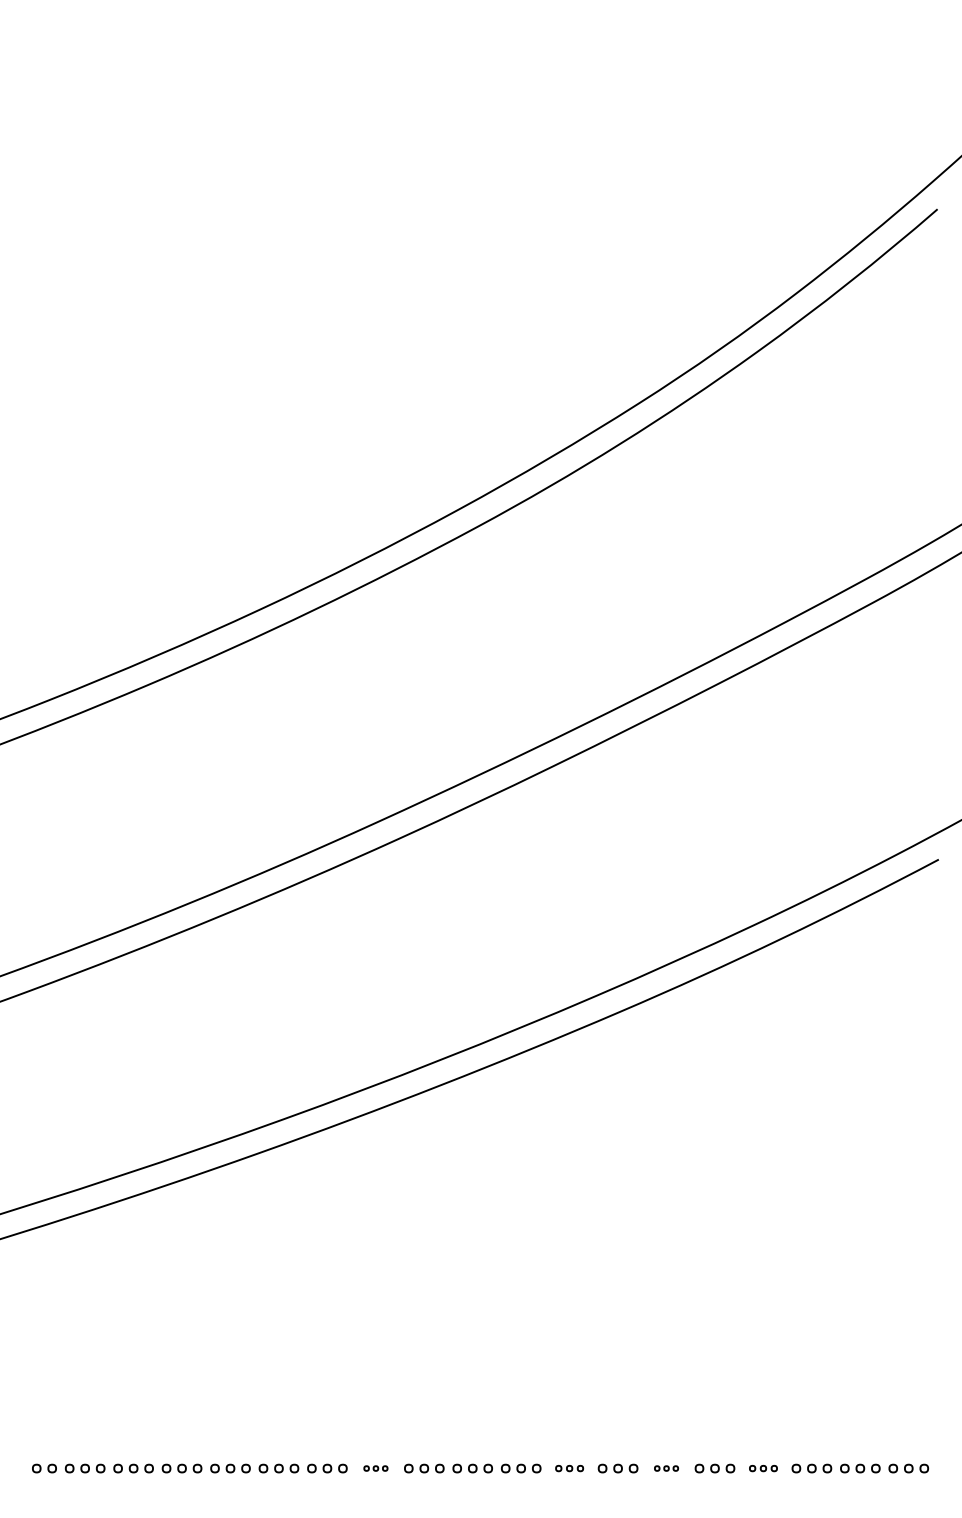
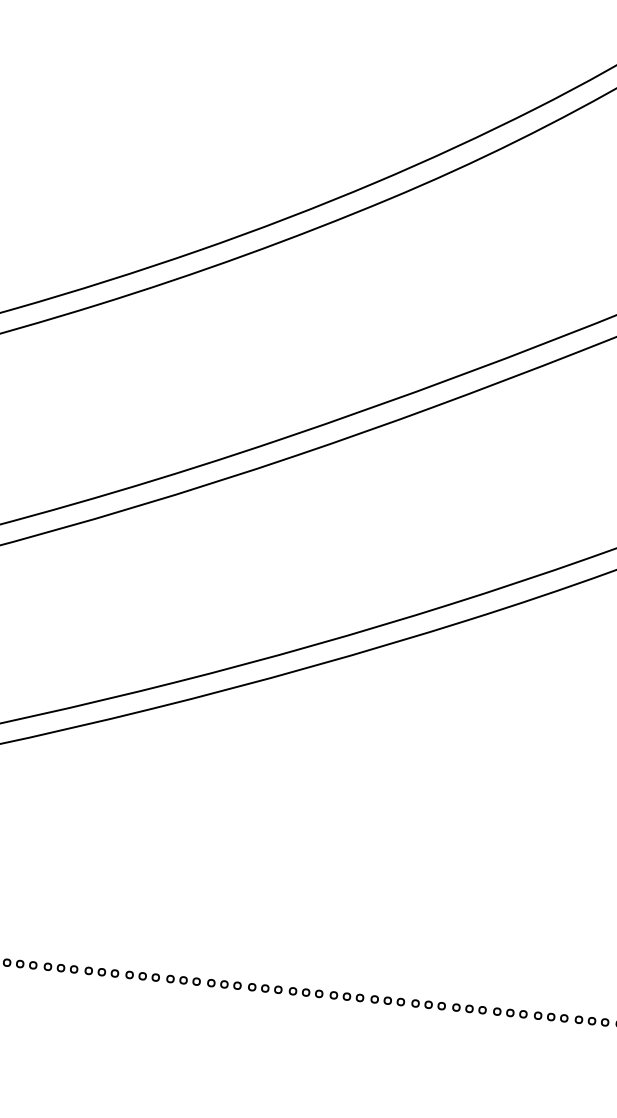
part: (375, 1468) -> (224, 984), size x1.67
part: (569, 1468) -> (387, 1000), size x1.43
part: (666, 1468) -> (469, 1008), size x1.67
part: (763, 1468) -> (551, 1017), size x1.43

